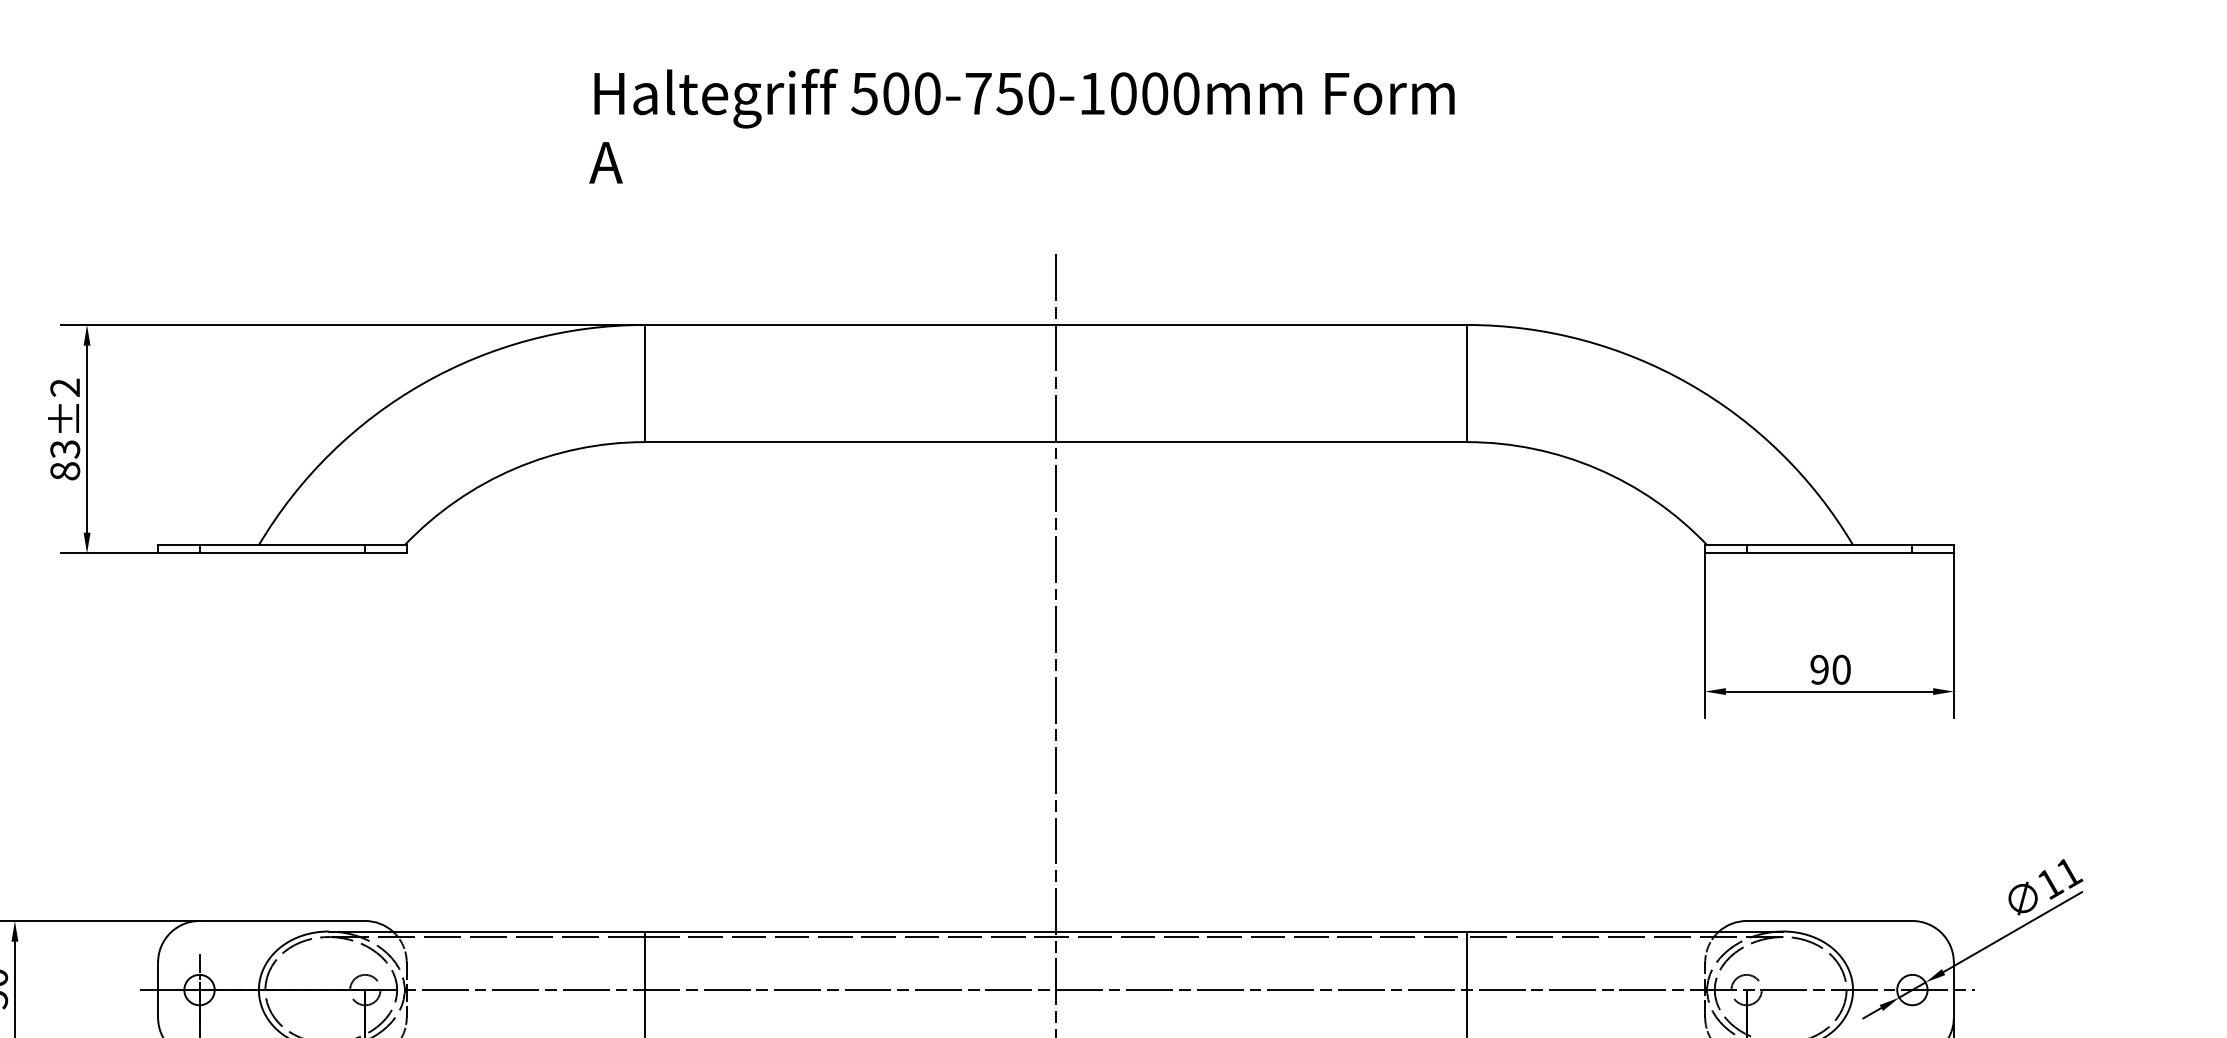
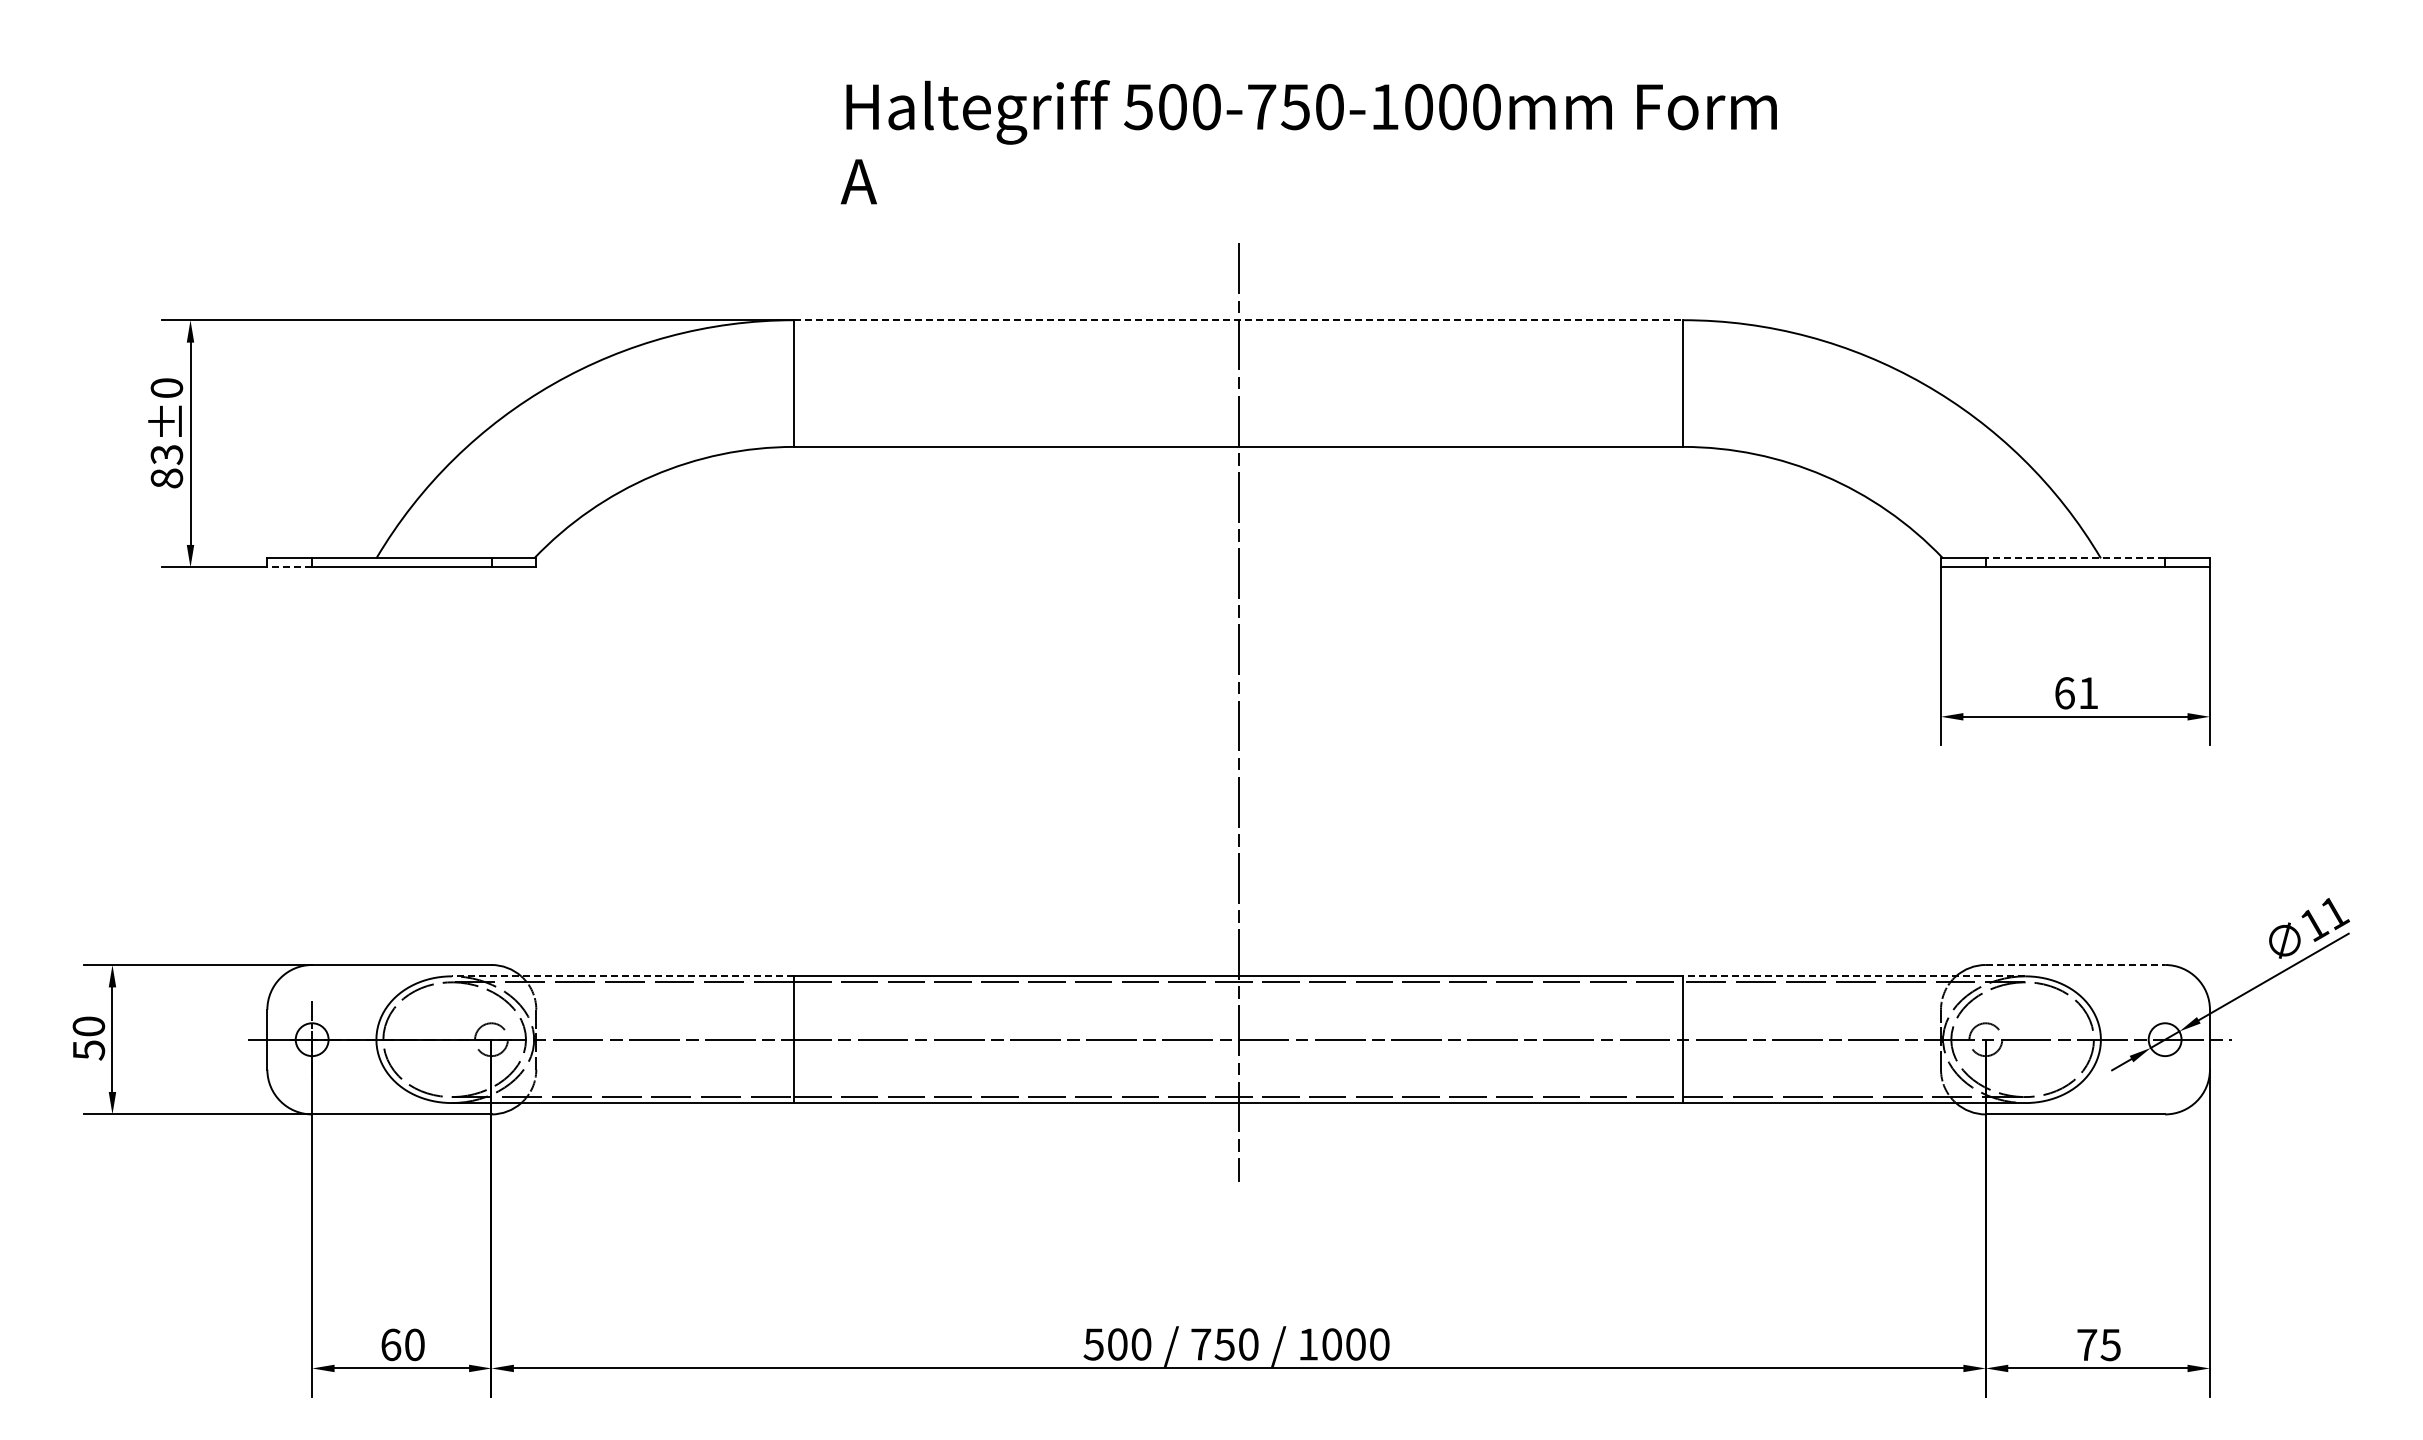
text: (1021, 126) -> (1308, 142), moved
line: (1055, 325) -> (1238, 320), solid -> dashed
text: (64, 388) -> (166, 388), 83±2 -> 83±0
line: (1829, 545) -> (2075, 558), solid -> dashed
line: (178, 553) -> (289, 567), solid -> dashed
text: (1830, 670) -> (2076, 693), 90 -> 61
line: (1829, 920) -> (2075, 964), solid -> dashed
line: (486, 931) -> (622, 976), solid -> dashed
line: (1624, 931) -> (1853, 976), solid -> dashed

